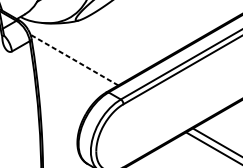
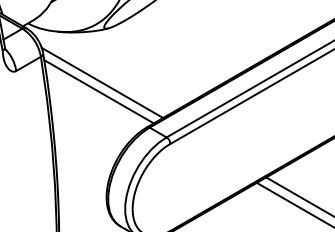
line: (74, 59) -> (102, 82), dashed -> solid
line: (71, 66) -> (98, 91), added

